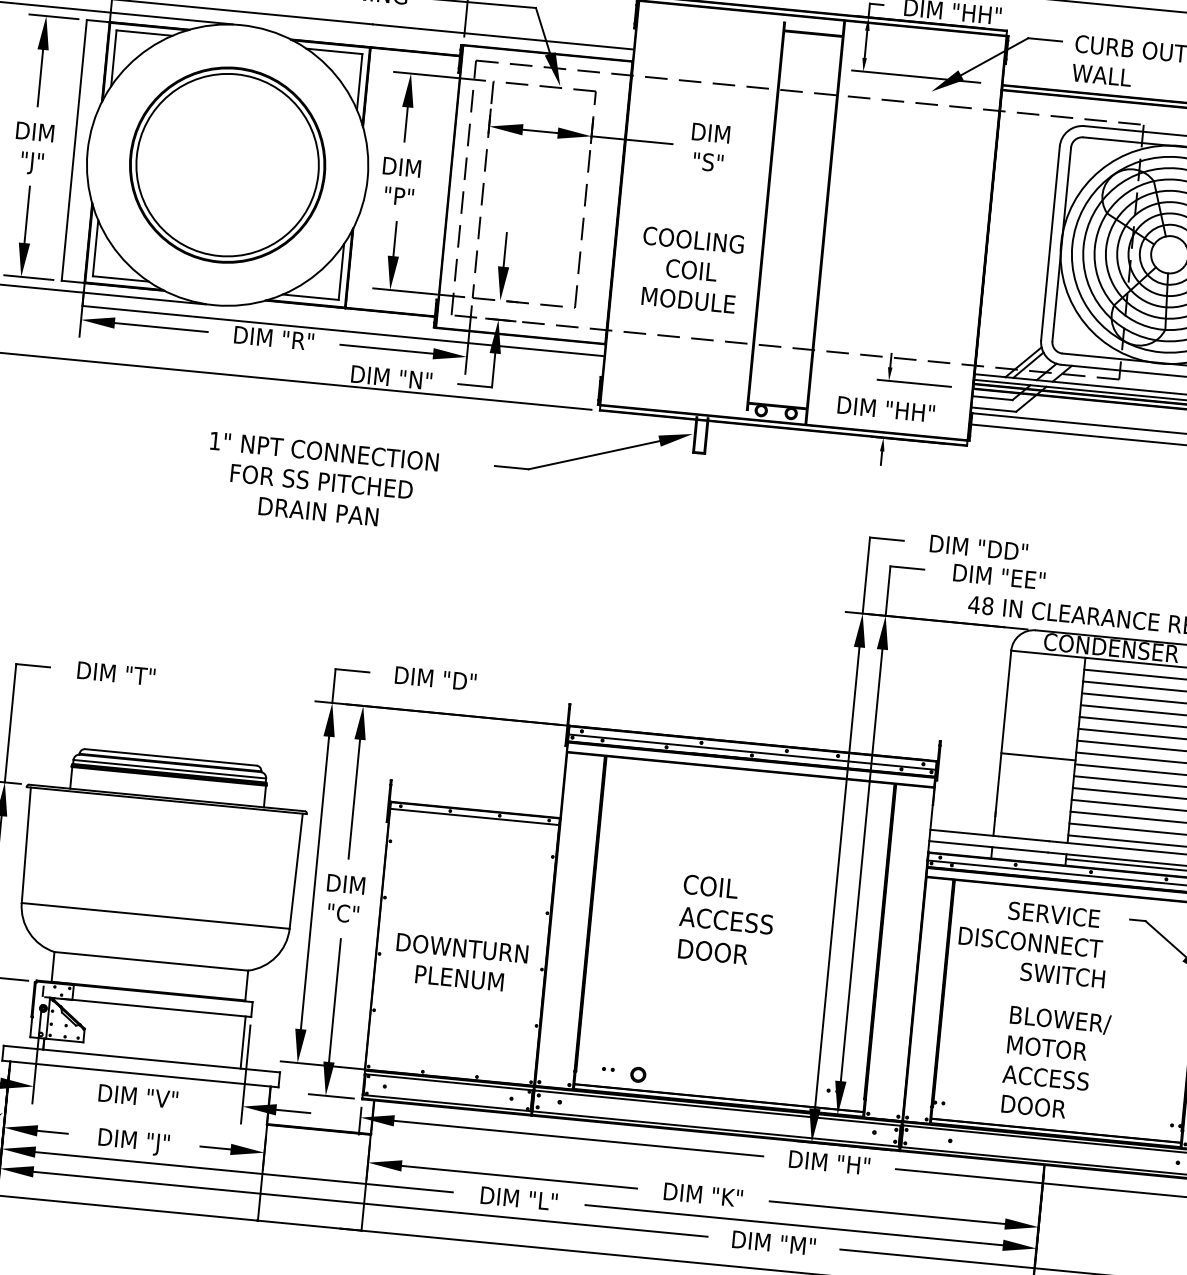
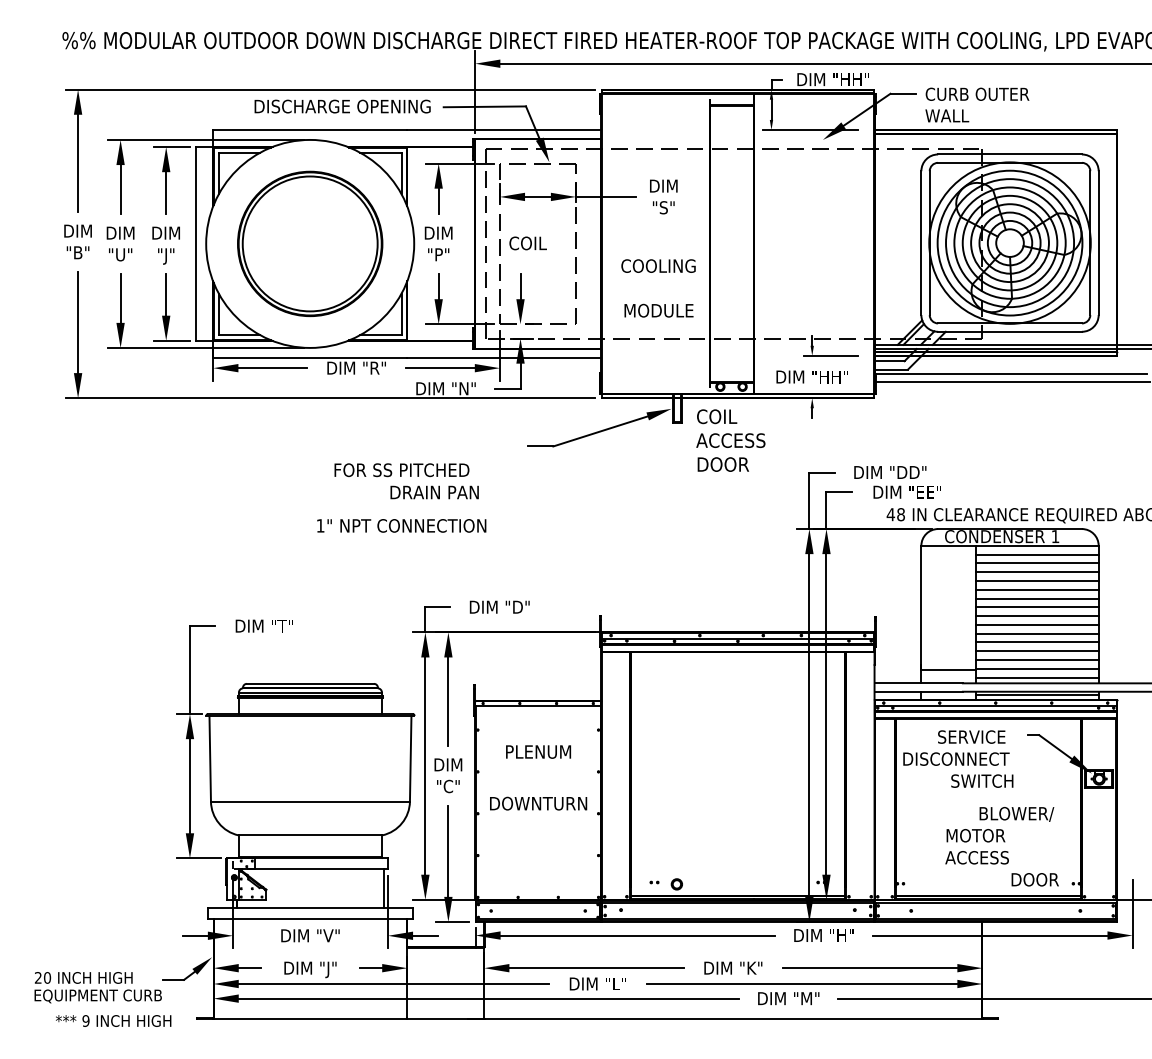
text: (690, 270) -> (527, 243), moved
text: (324, 451) -> (401, 525), moved
text: (318, 511) -> (434, 492), moved
line: (1037, 756) -> (948, 669), moved
text: (725, 920) -> (730, 440), moved
text: (459, 977) -> (538, 751), moved
text: (1060, 1020) -> (1016, 814), moved
text: (1032, 1106) -> (1034, 879), moved

